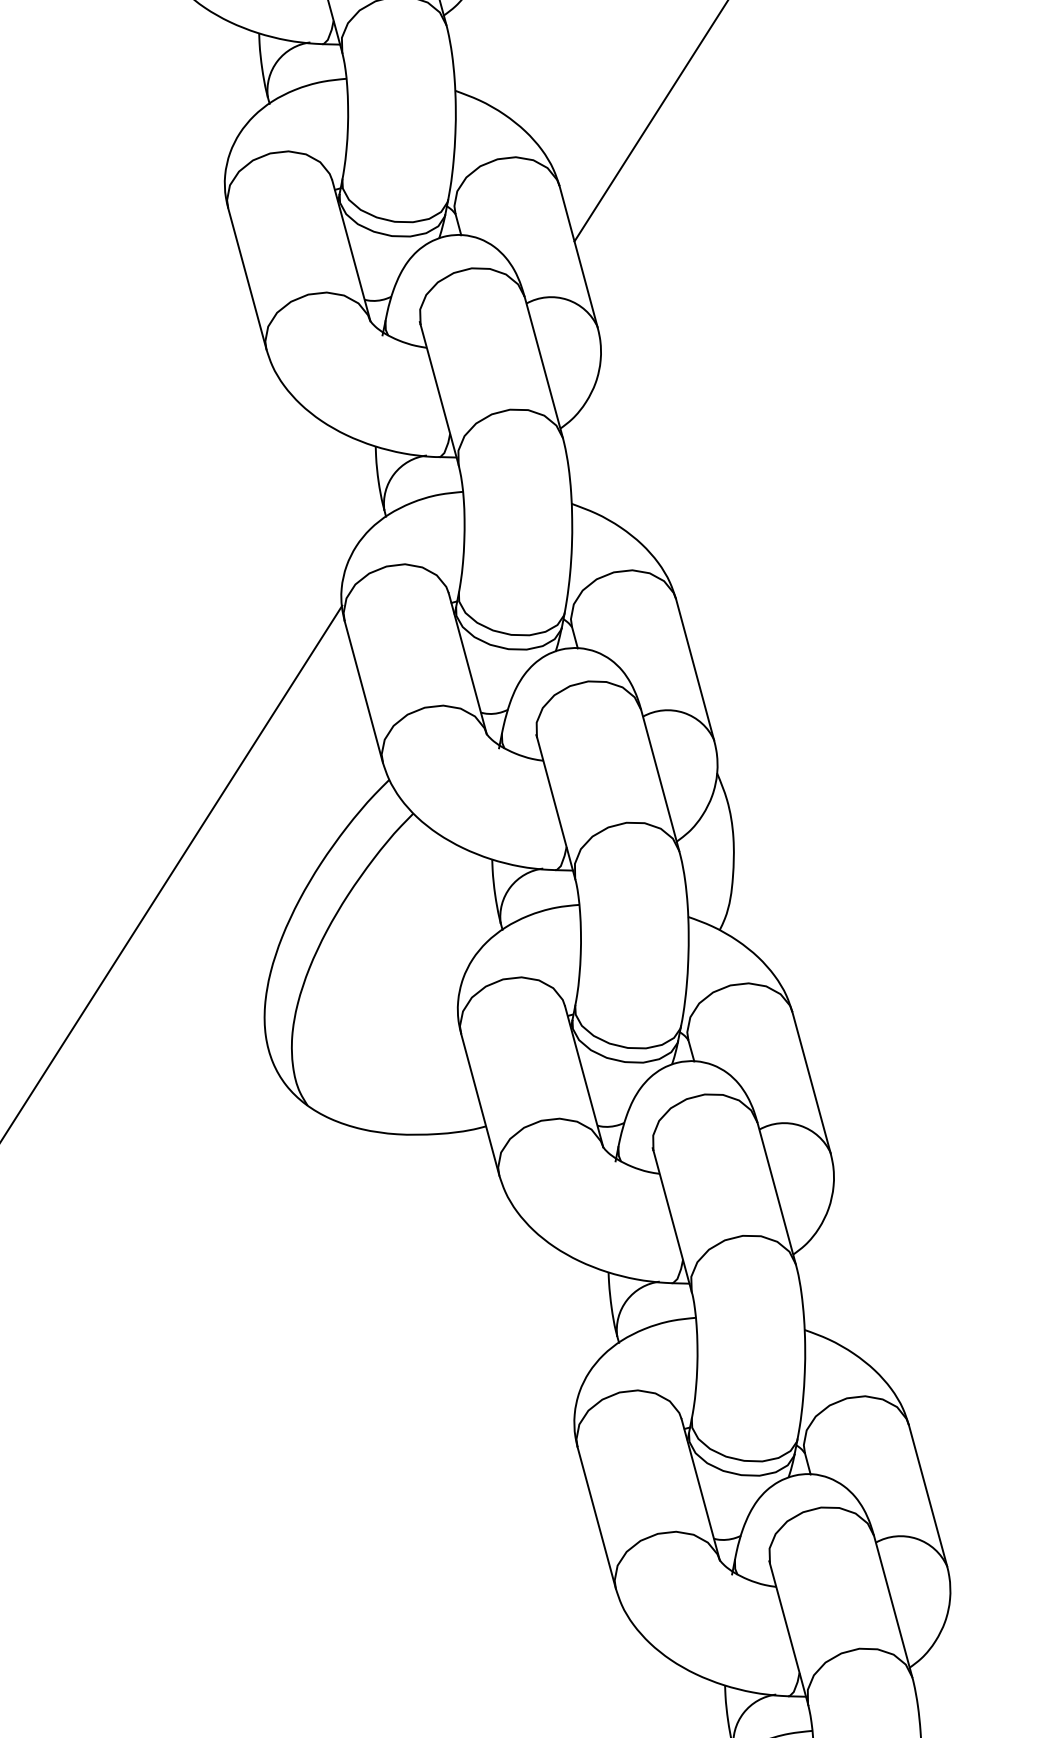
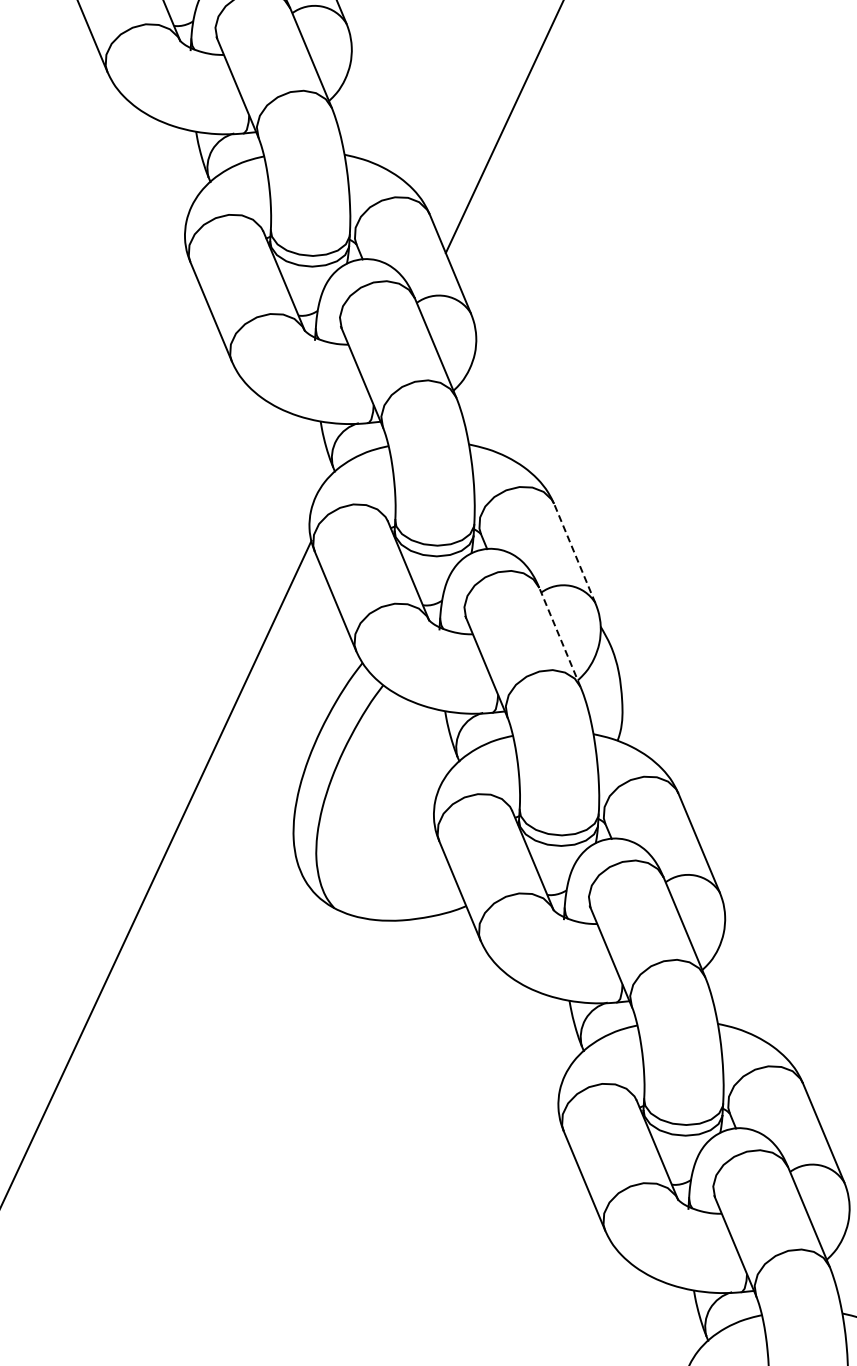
line: (694, 669) -> (574, 553), solid -> dashed
line: (659, 780) -> (559, 637), solid -> dashed

